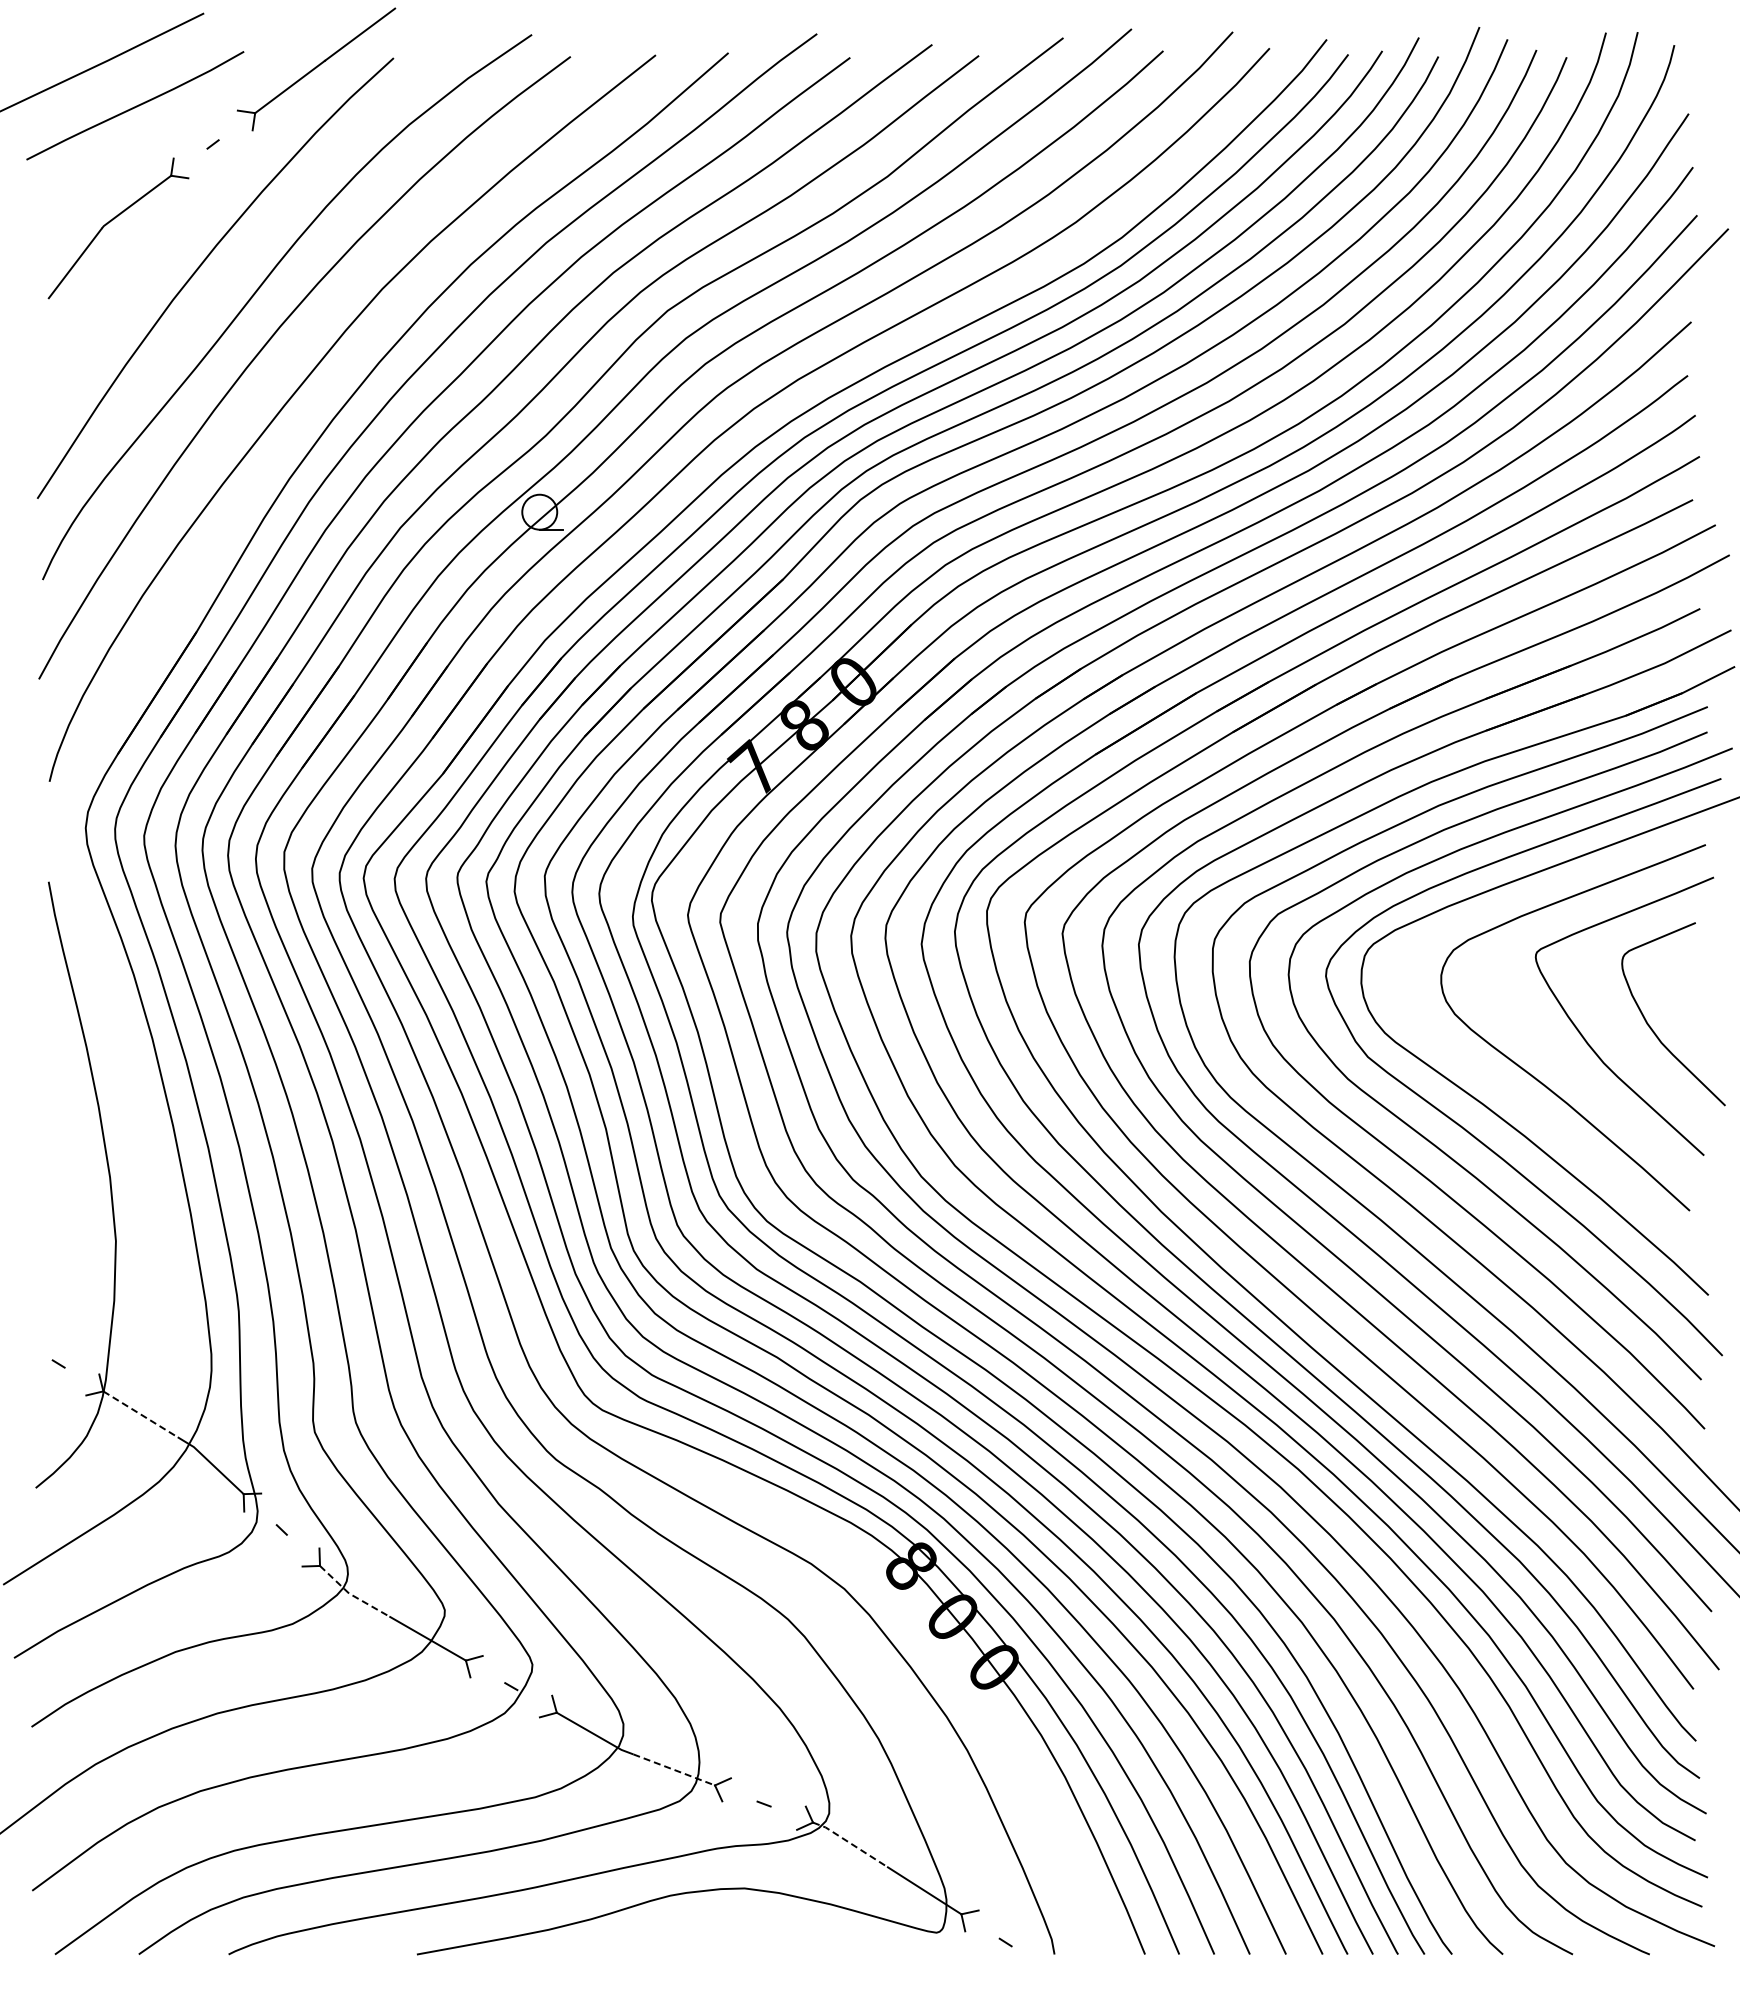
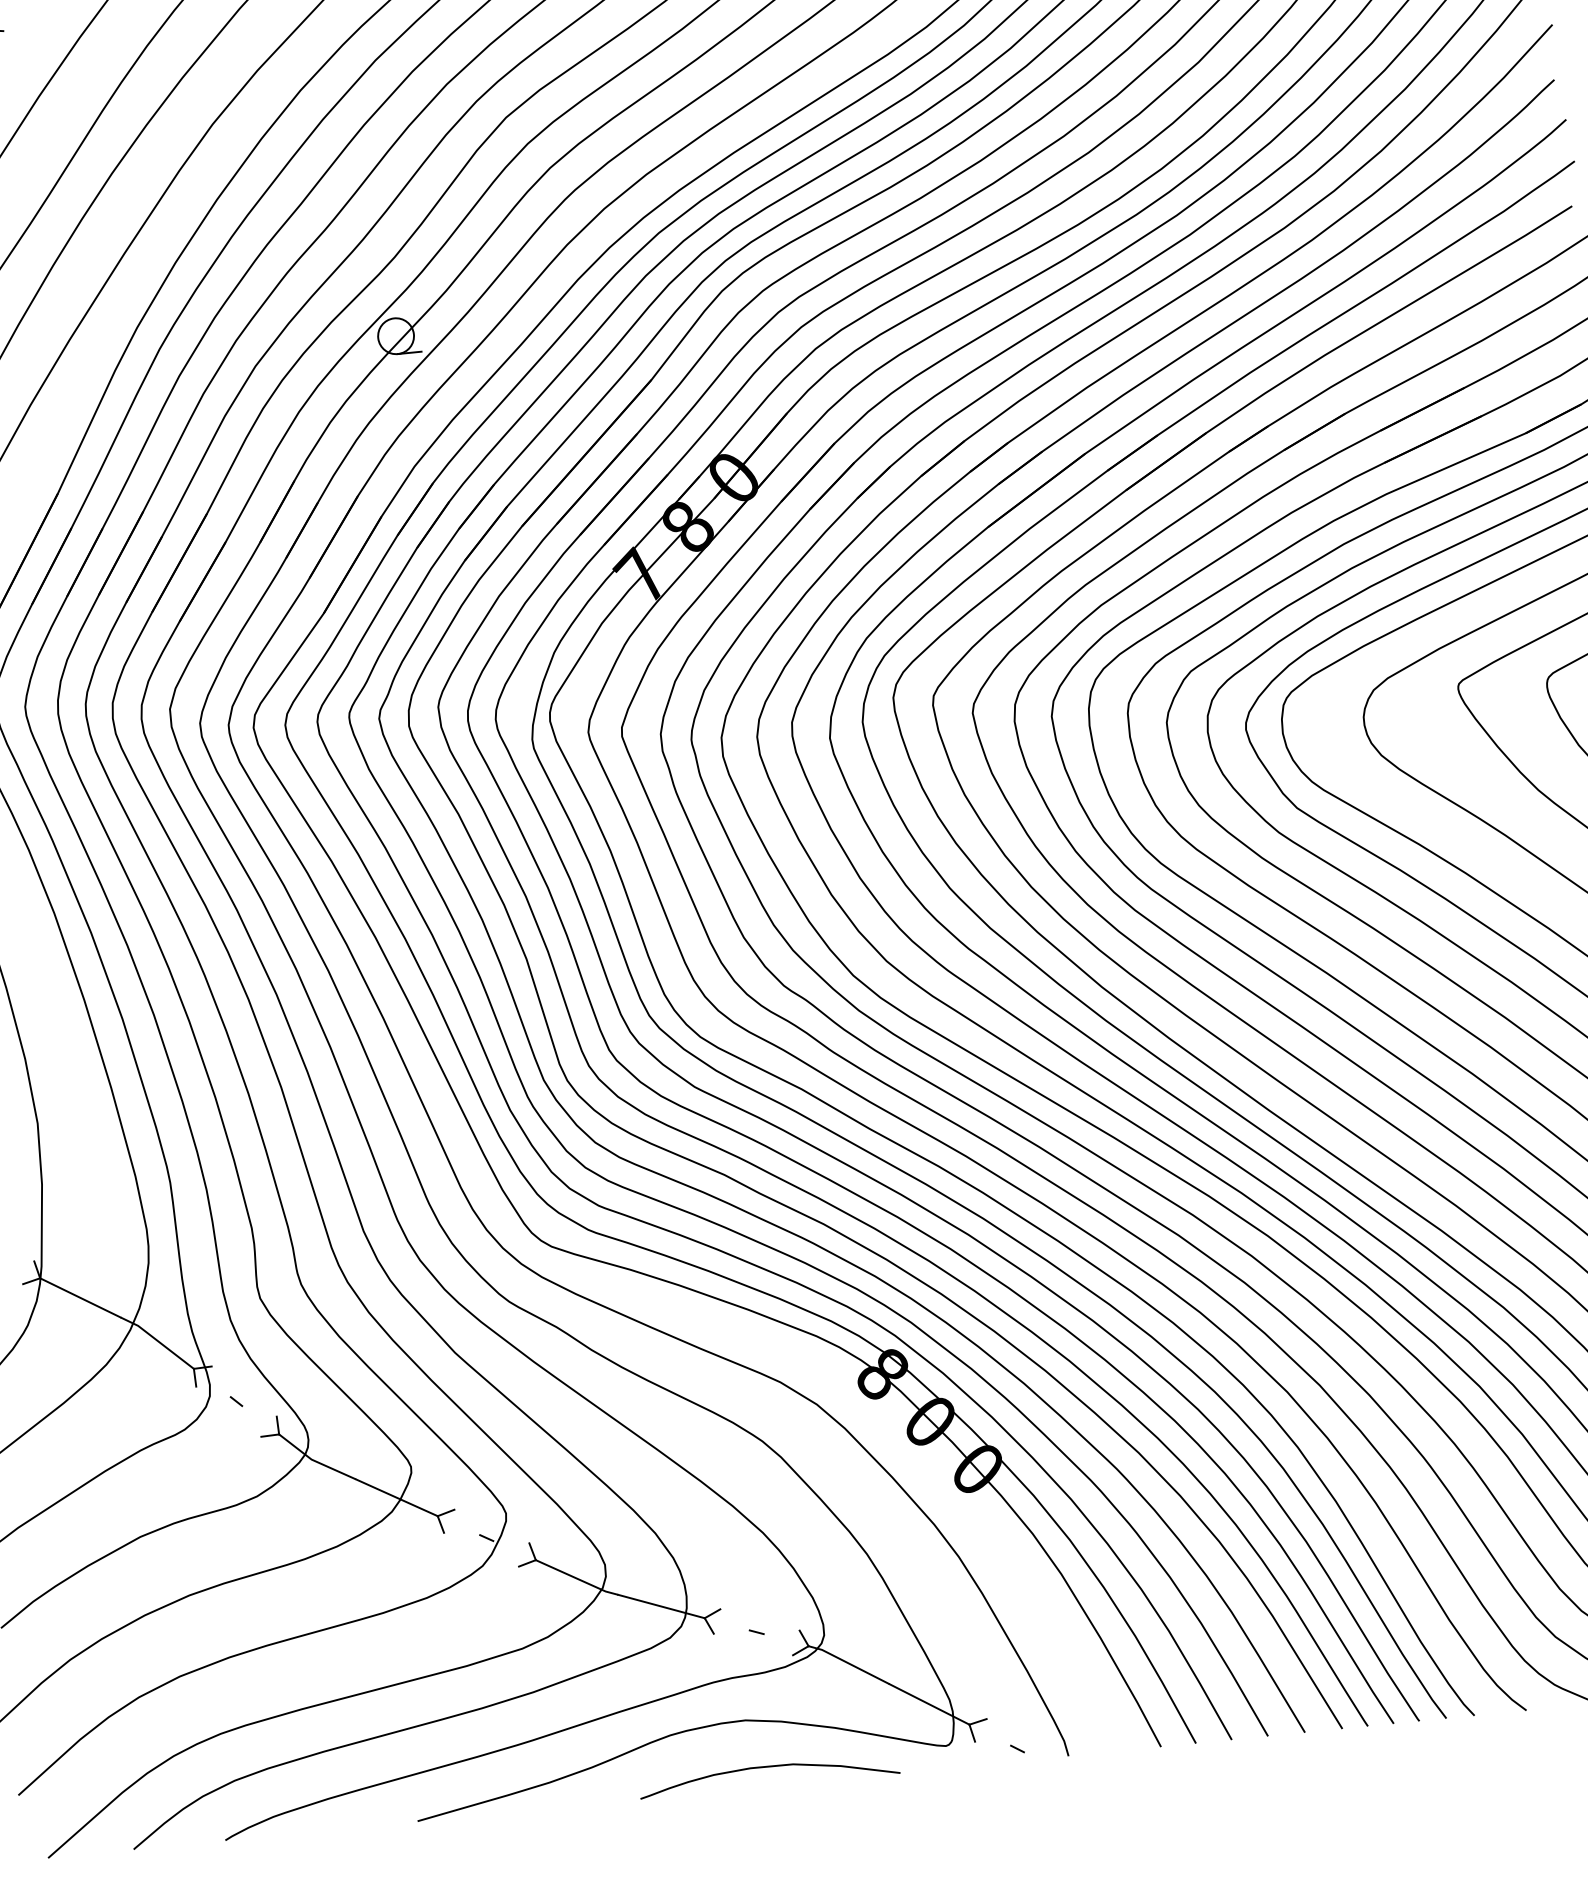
line: (140, 1414) -> (80, 1298), dashed -> solid
line: (351, 1594) -> (314, 1460), dashed -> solid
line: (674, 1769) -> (661, 1606), dashed -> solid
line: (850, 1843) -> (848, 1663), dashed -> solid
curve: (762, 1936) -> (768, 1767), added

